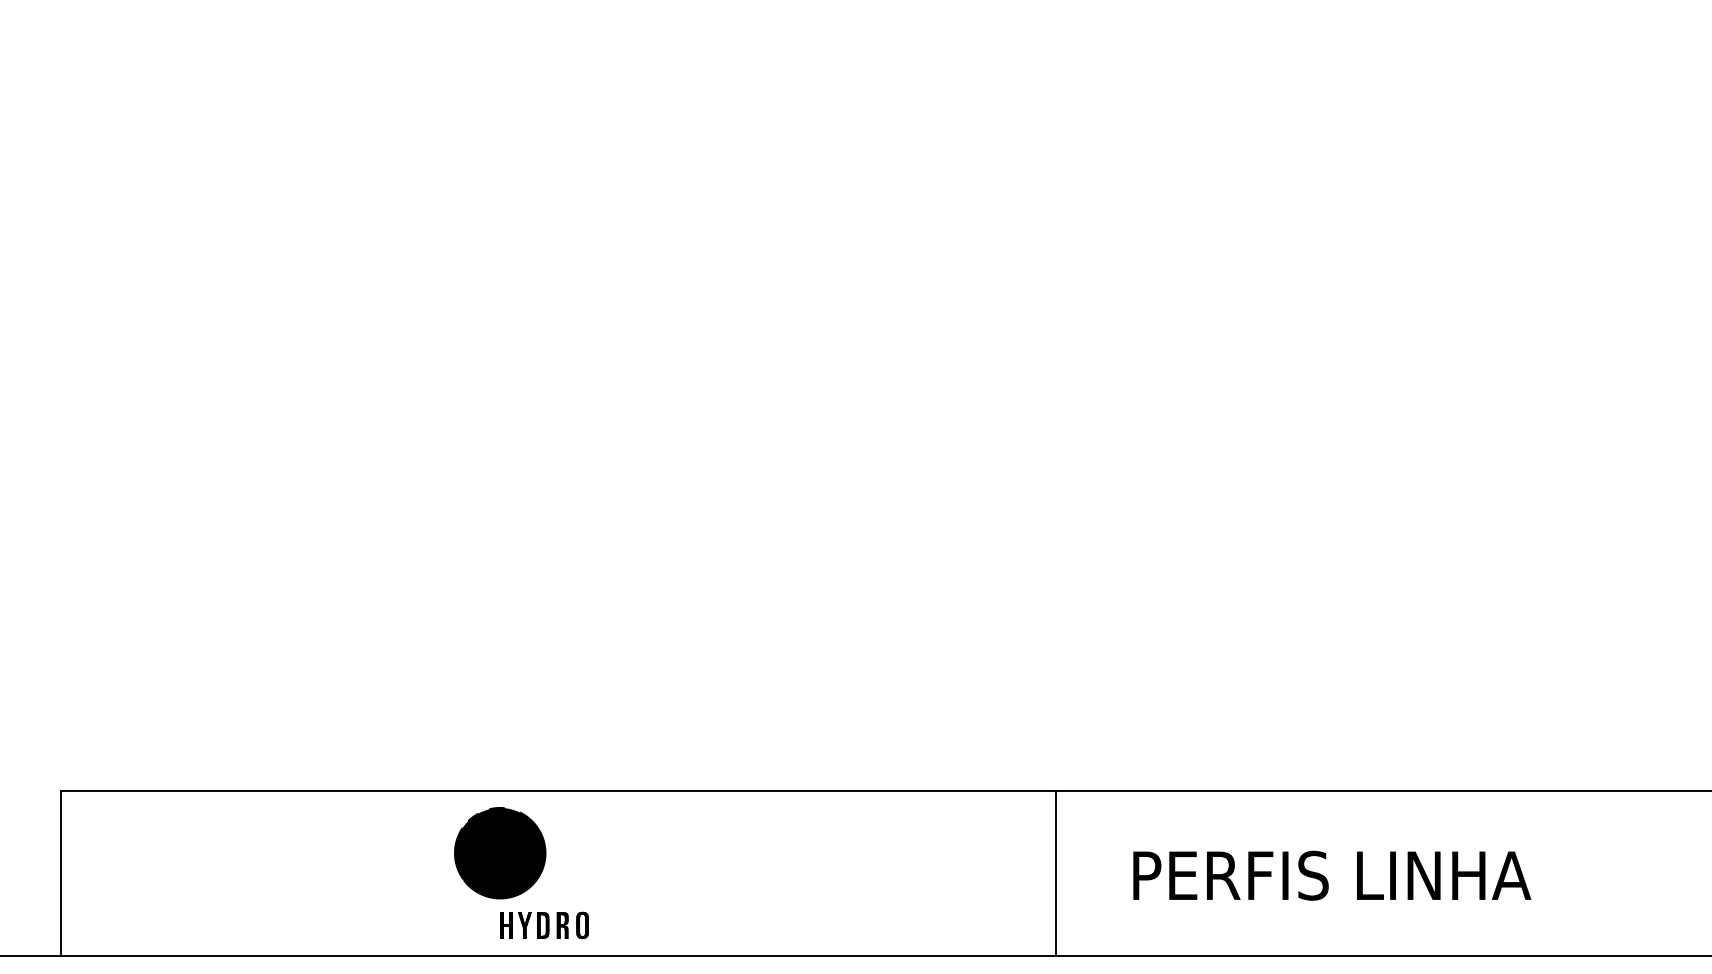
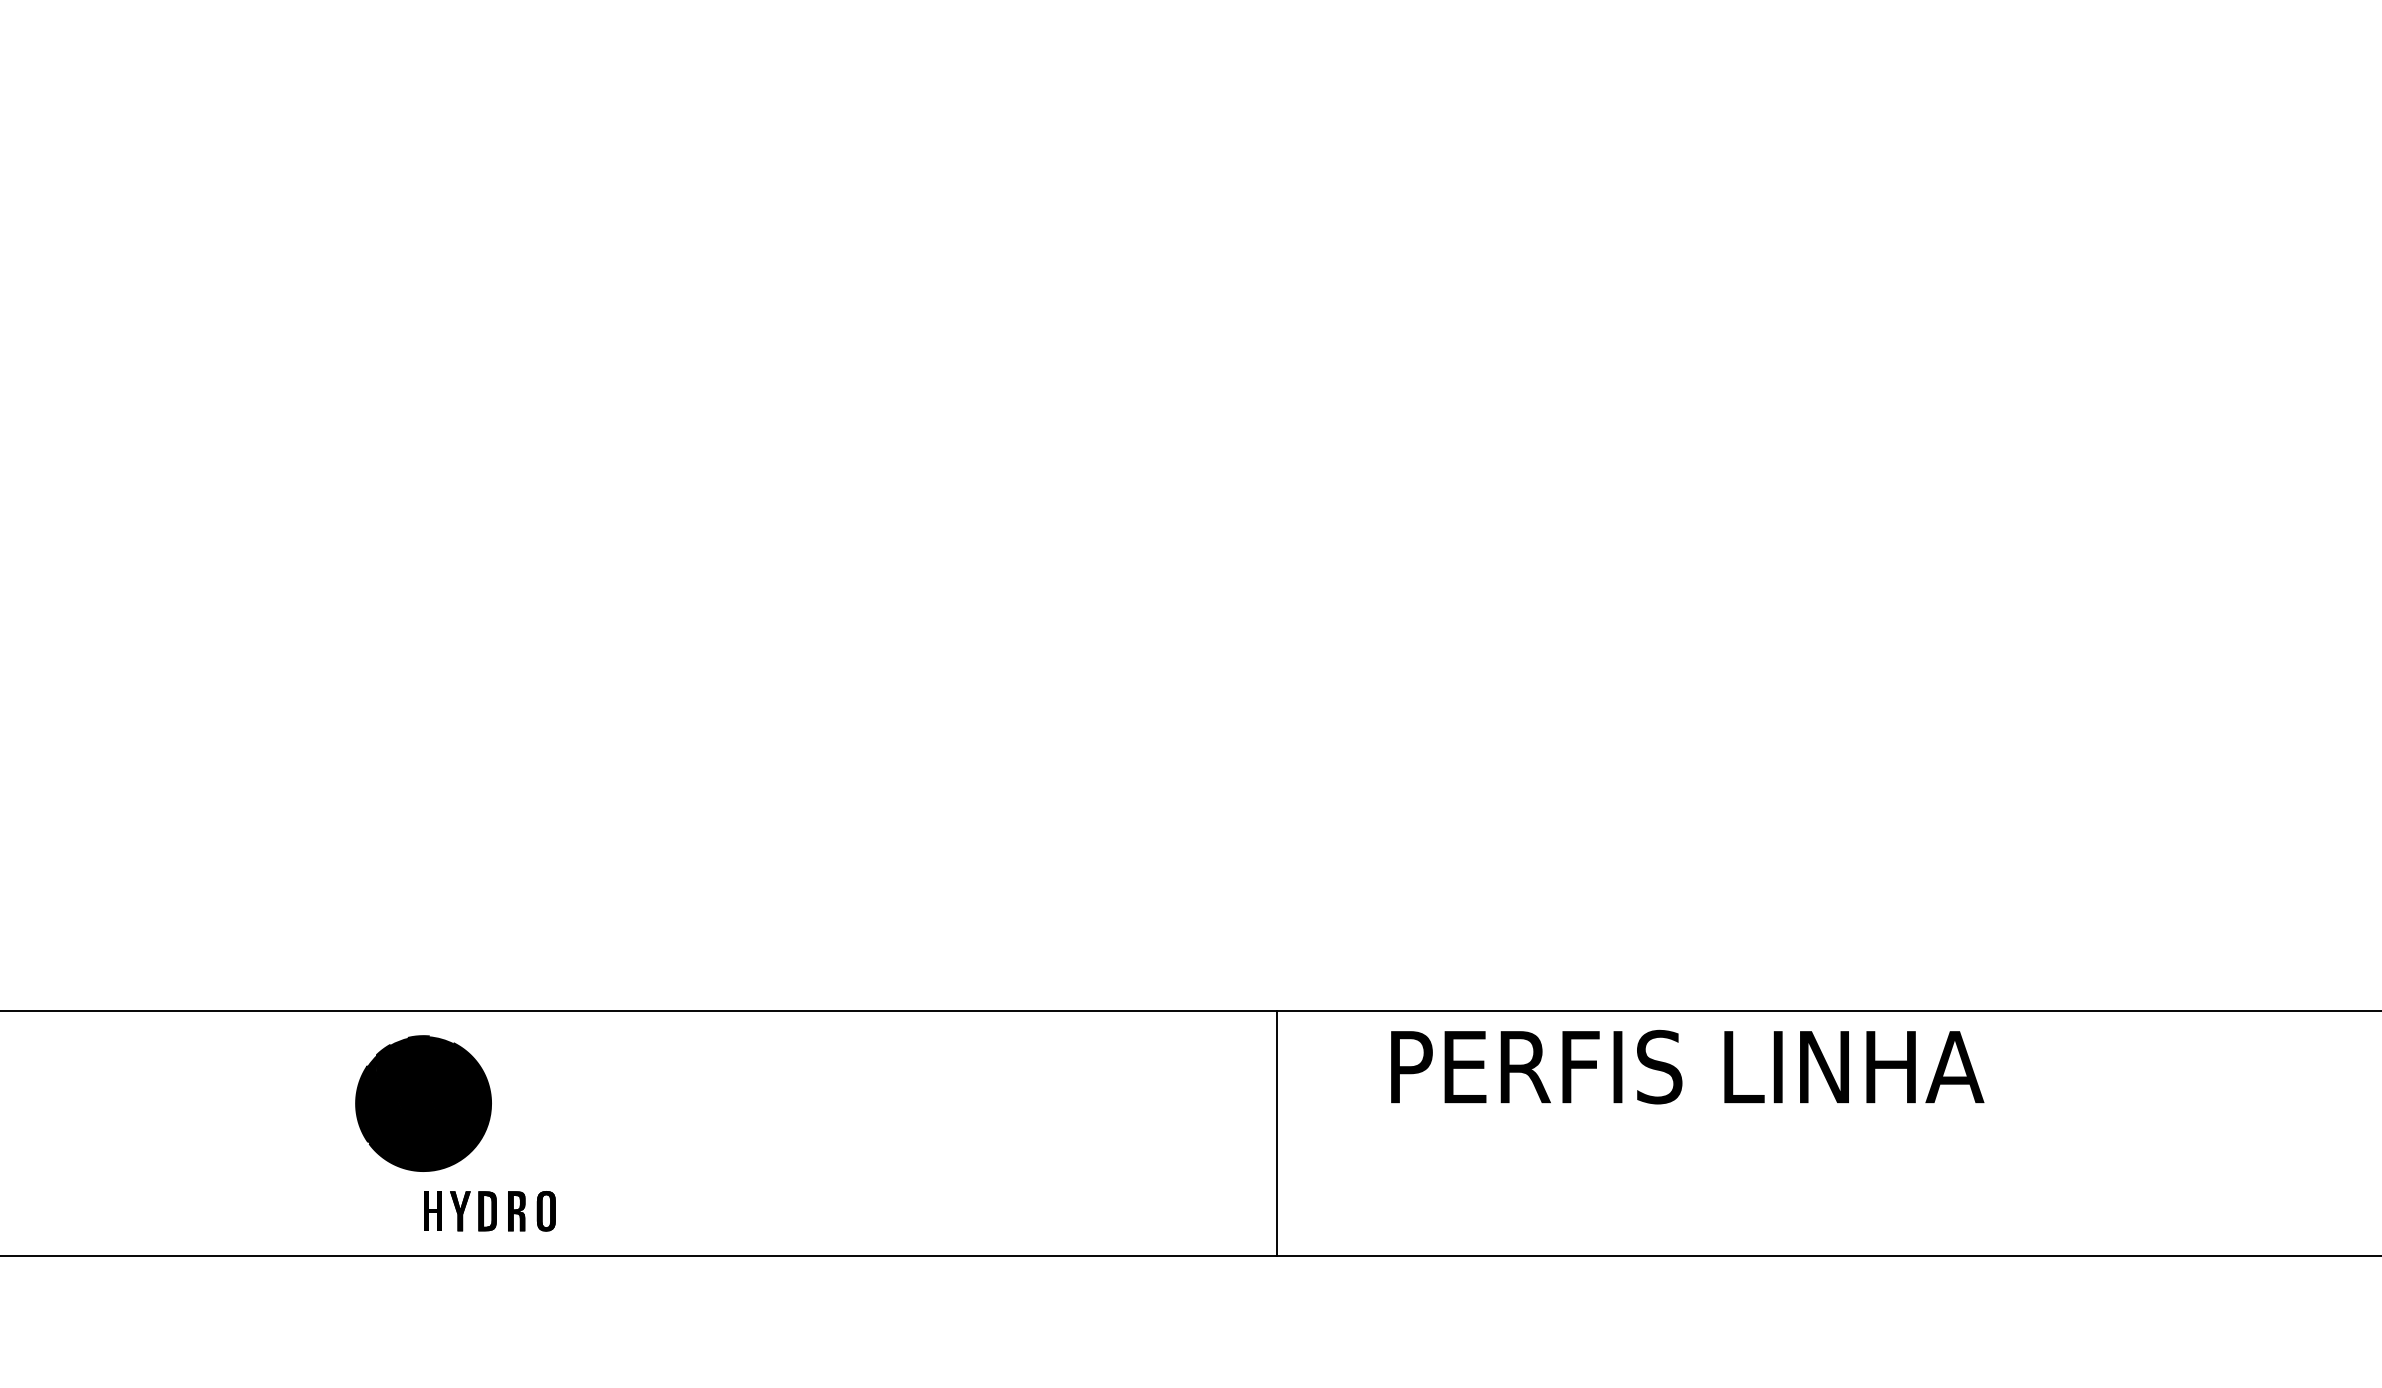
part: (521, 873) -> (455, 1133), moved
line: (1056, 873) -> (1276, 1133), moved
text: (1332, 875) -> (1687, 1066), moved

